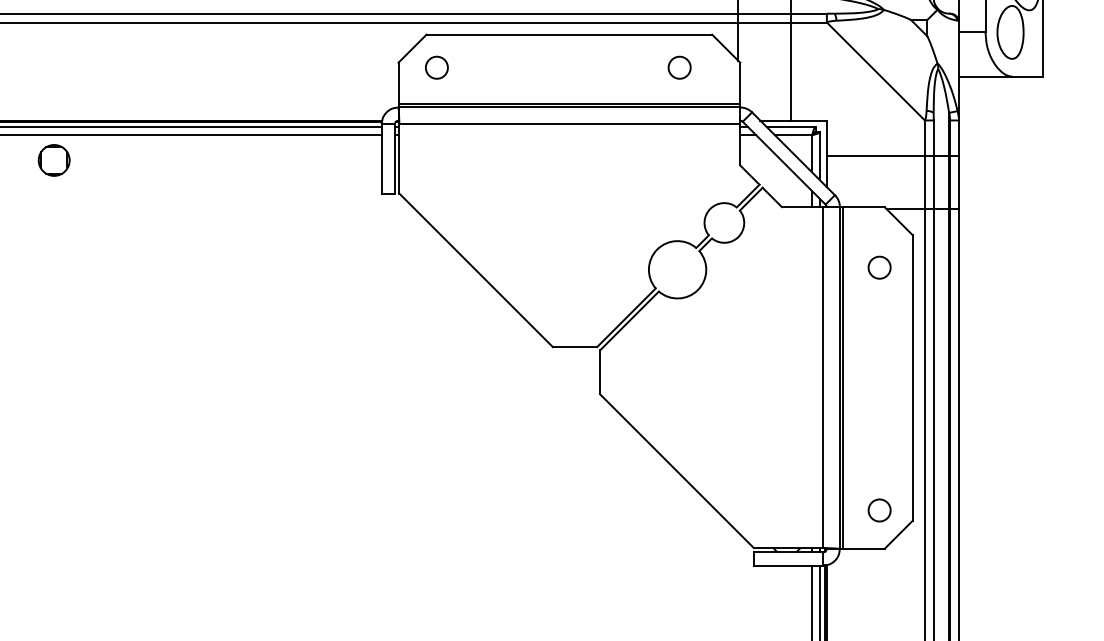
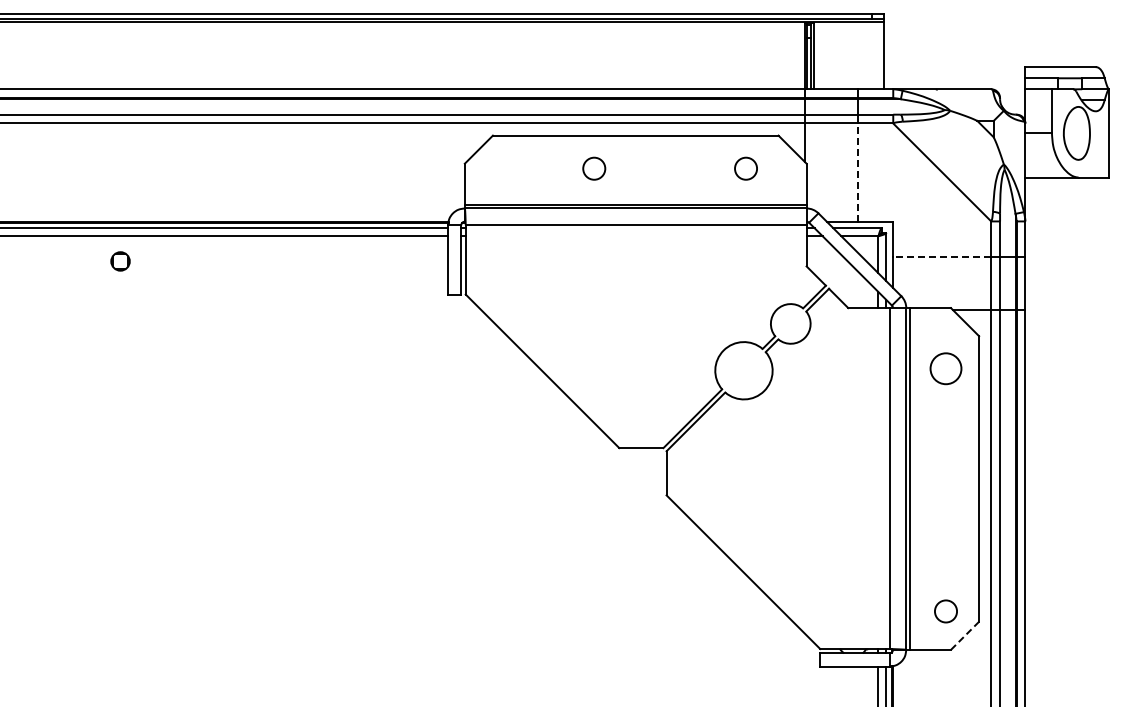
circle: (437, 67) -> (594, 168), moved
line: (791, 71) -> (857, 172), solid -> dashed
line: (875, 156) -> (941, 257), solid -> dashed
circle: (54, 160) -> (120, 261), size x0.6
circle: (879, 267) -> (945, 368), size x1.4
line: (899, 534) -> (965, 635), solid -> dashed

